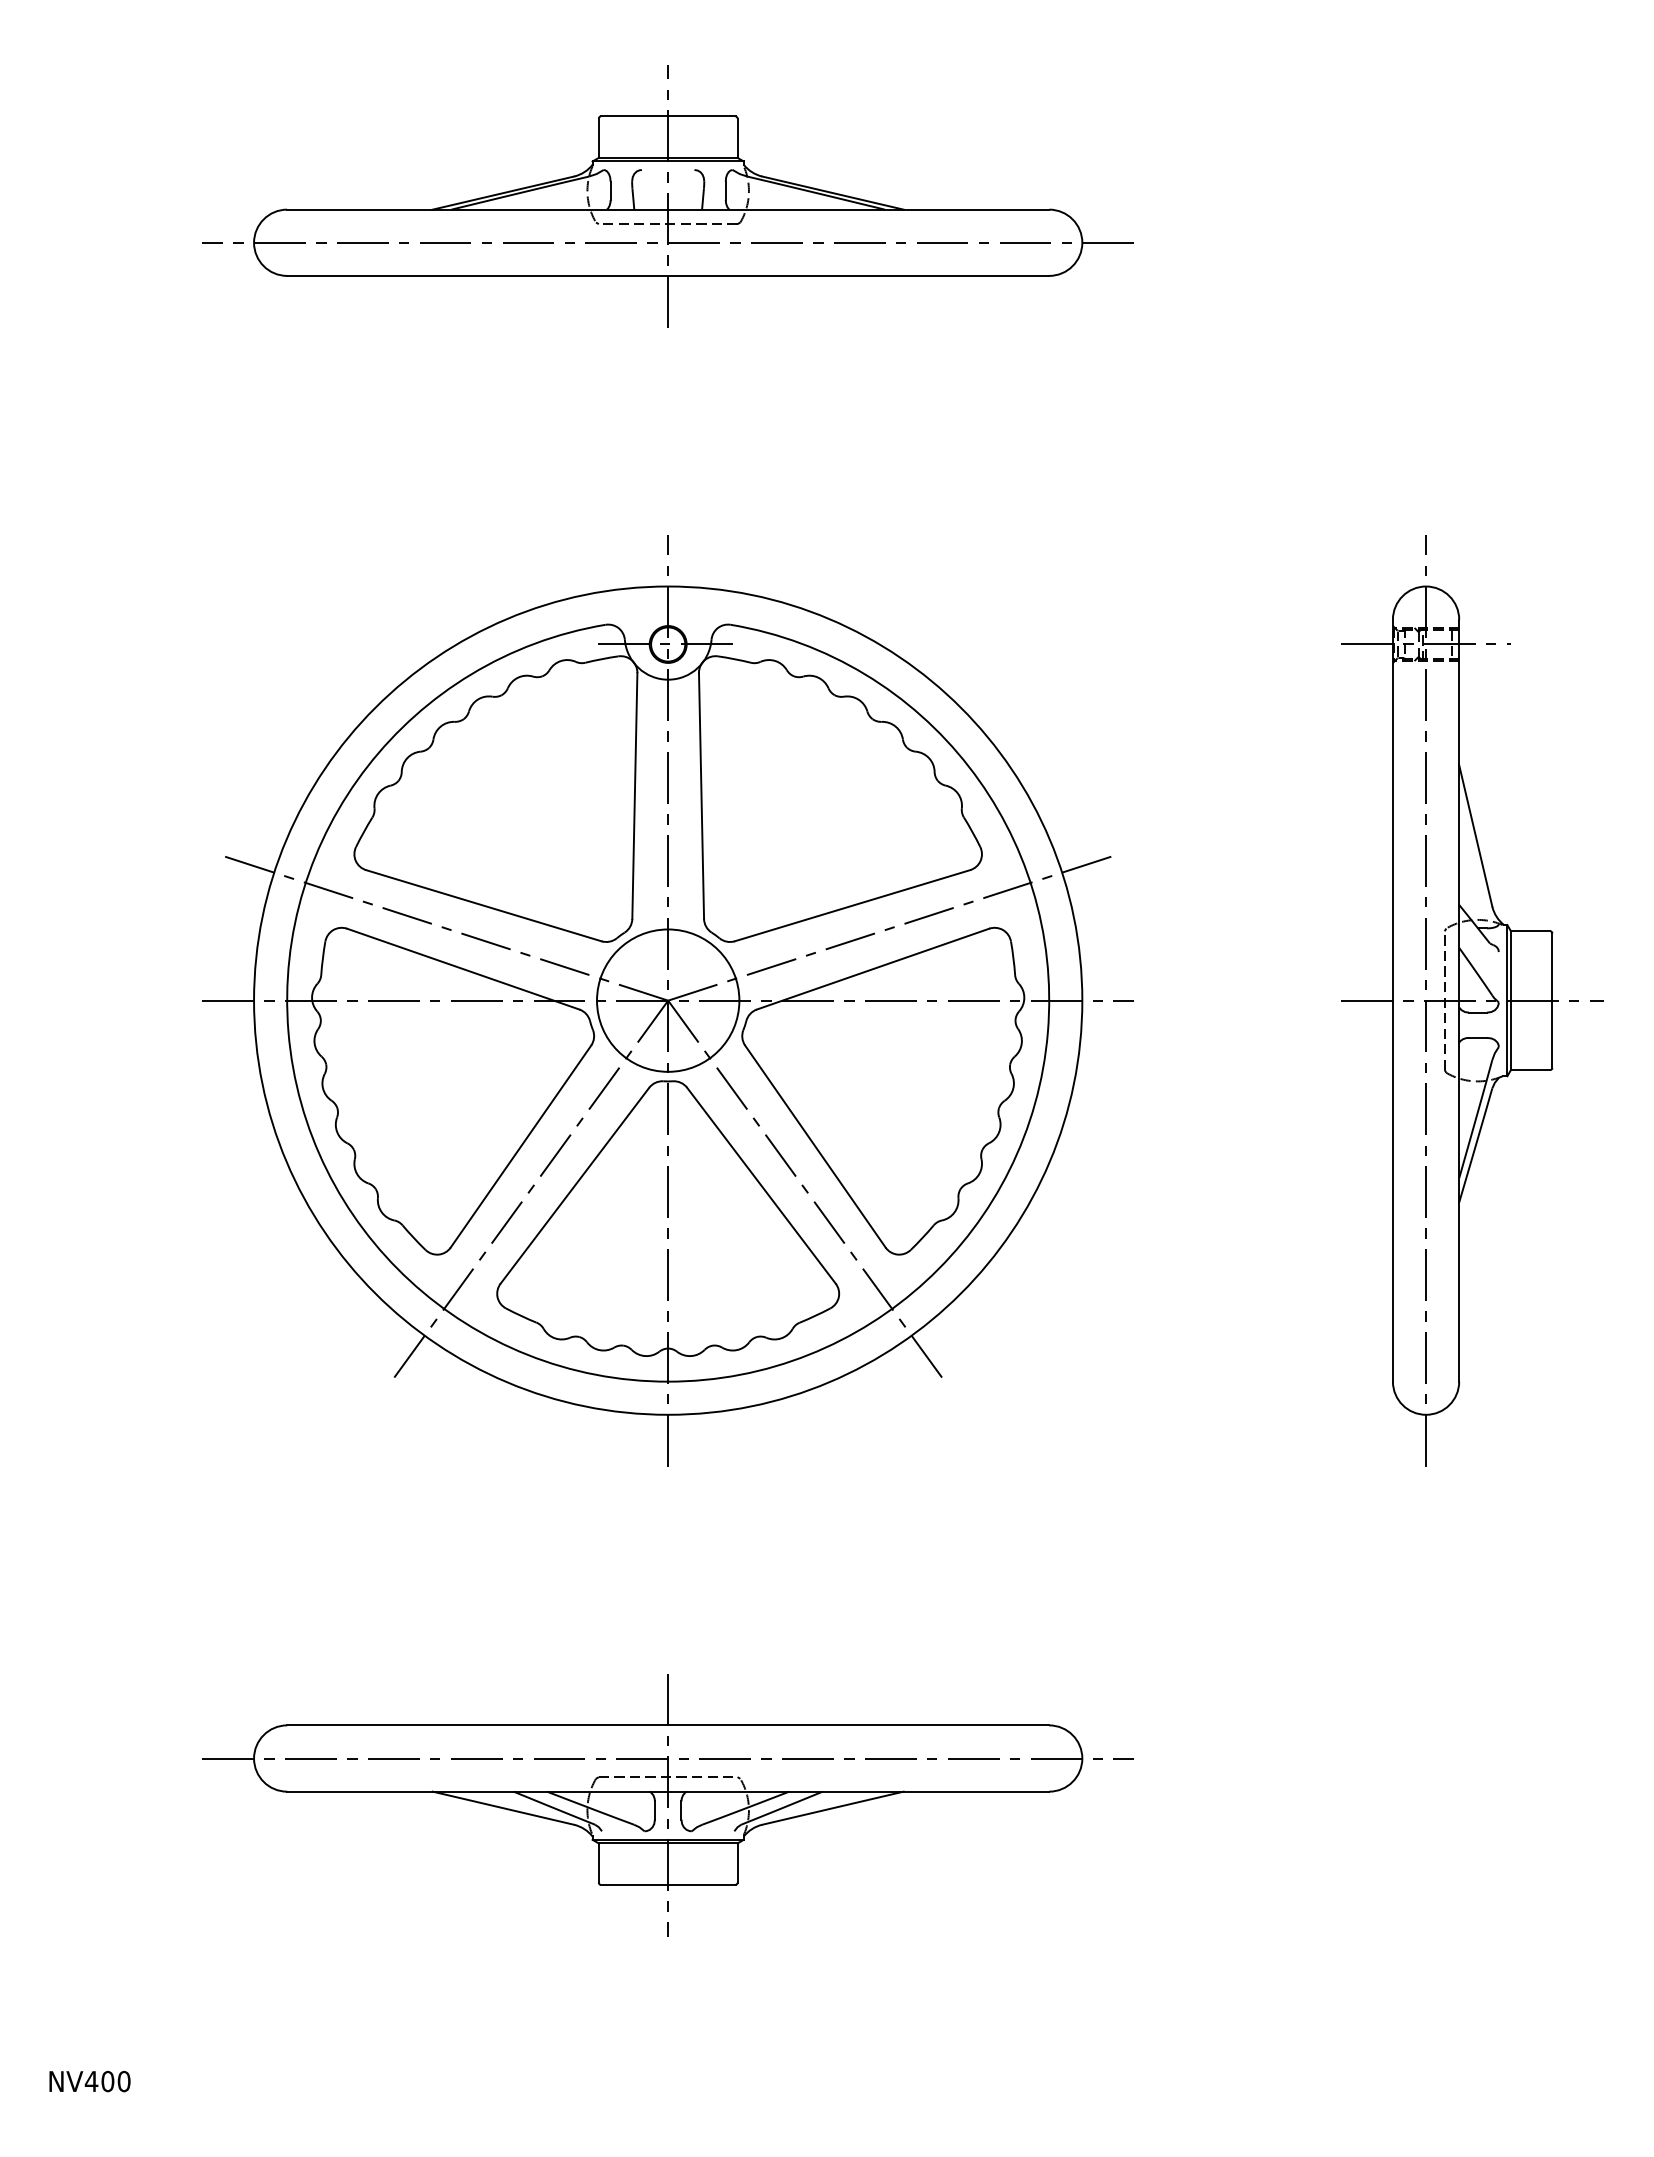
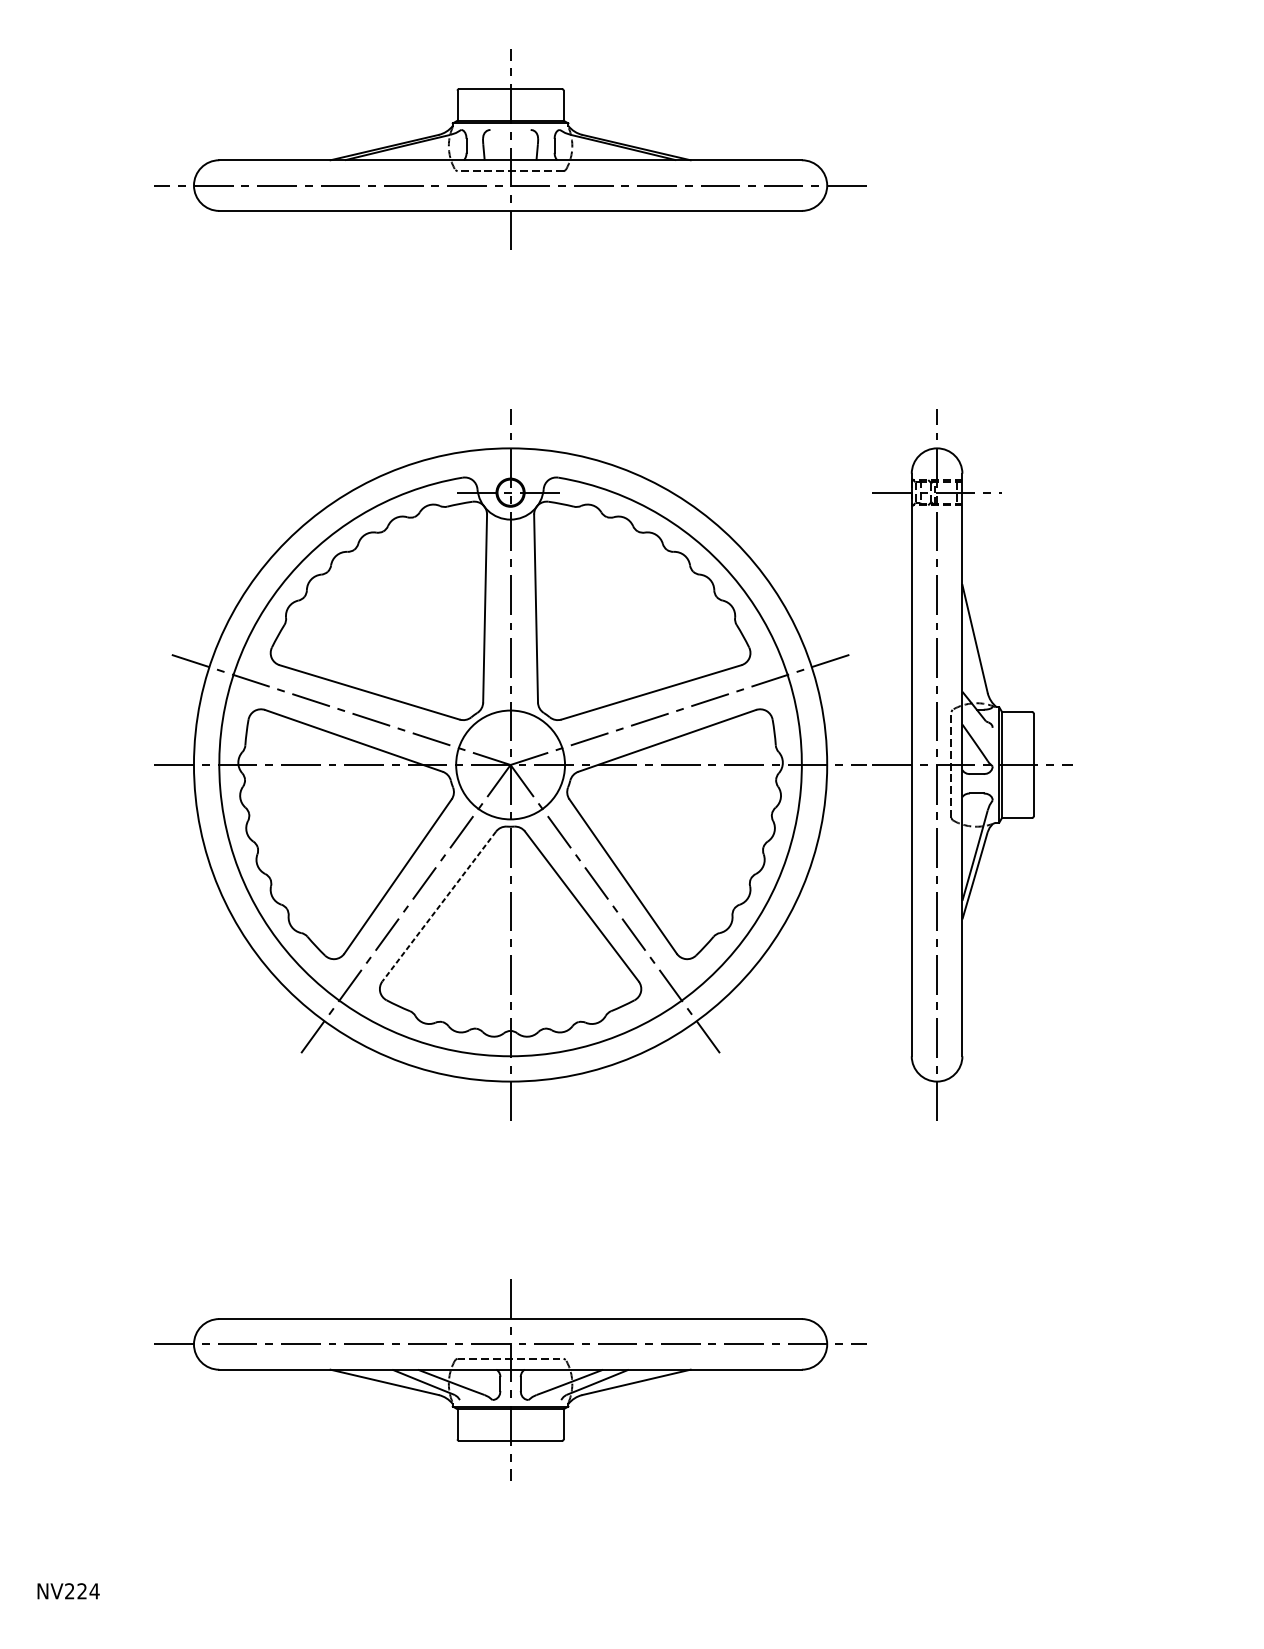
part: (1472, 1000) -> (972, 764), moved
line: (574, 1185) -> (438, 906), solid -> dashed
text: (107, 2081) -> (81, 1591), NV400 -> NV224

